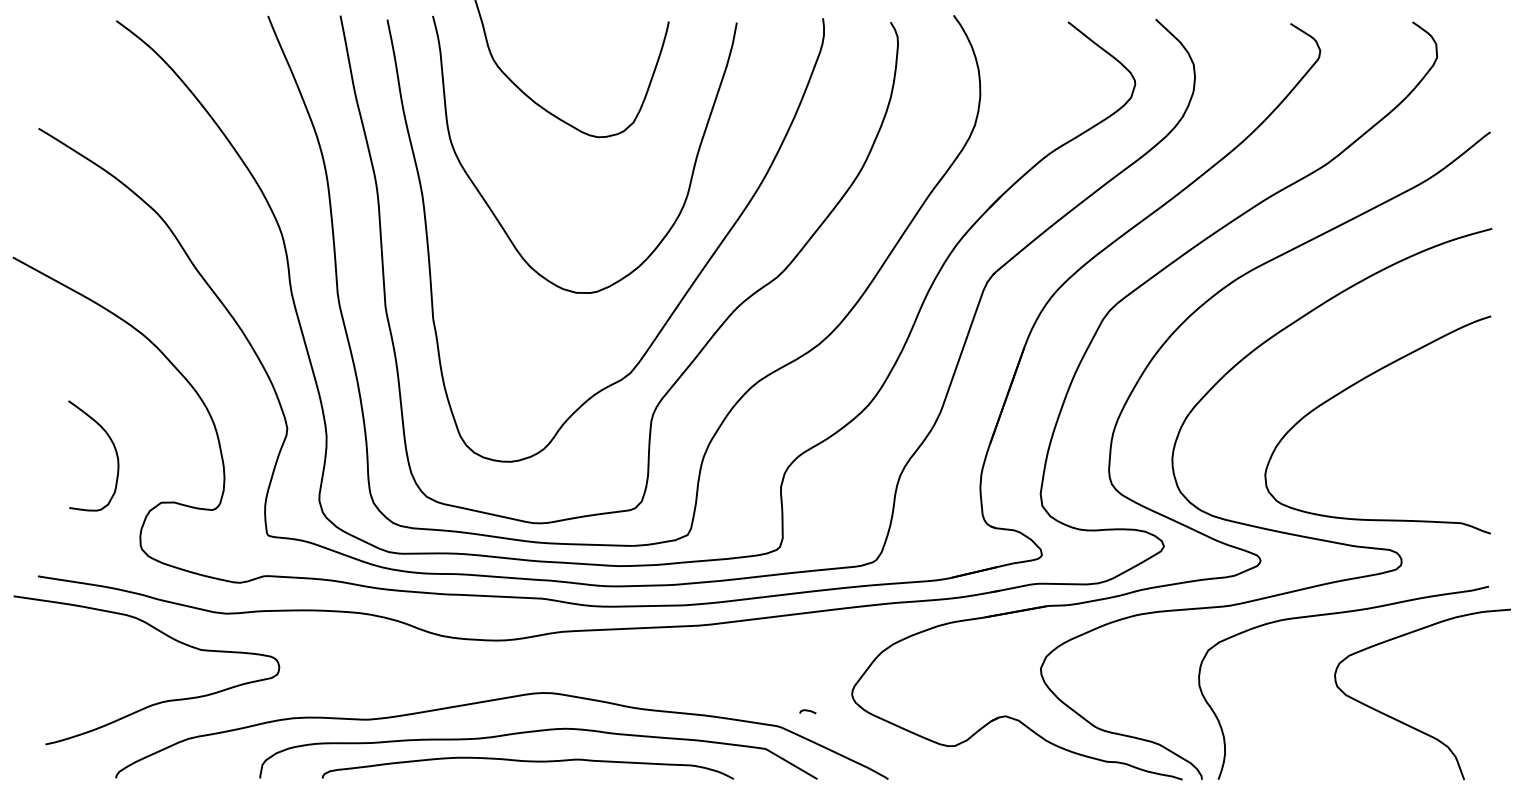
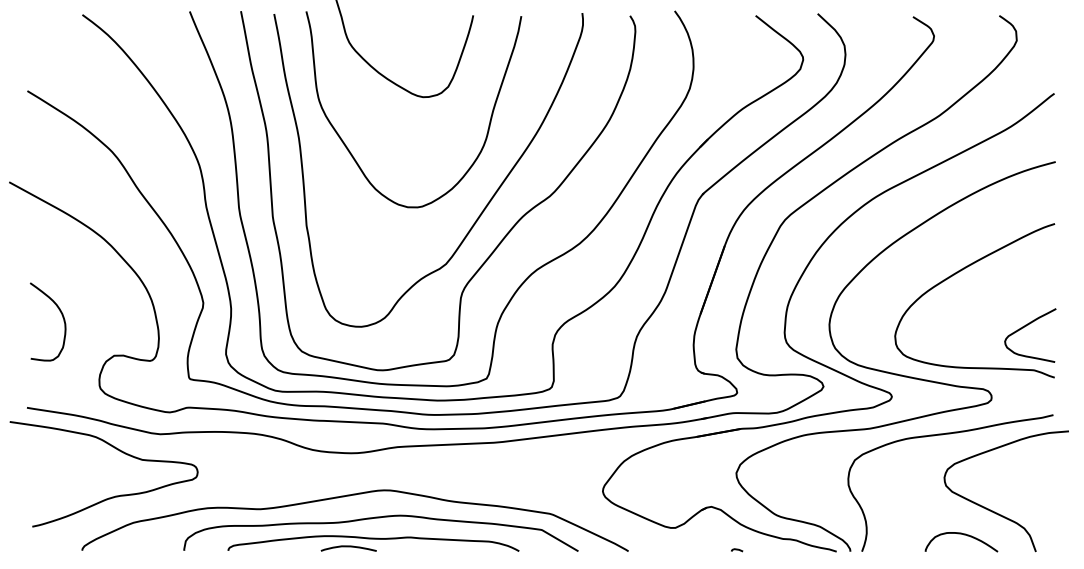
curve: (114, 449) -> (62, 317), moved
curve: (1448, 462) -> (1024, 327), added
curve: (807, 711) -> (736, 550), moved
curve: (1358, 755) -> (961, 534), added
curve: (492, 773) -> (348, 547), added

